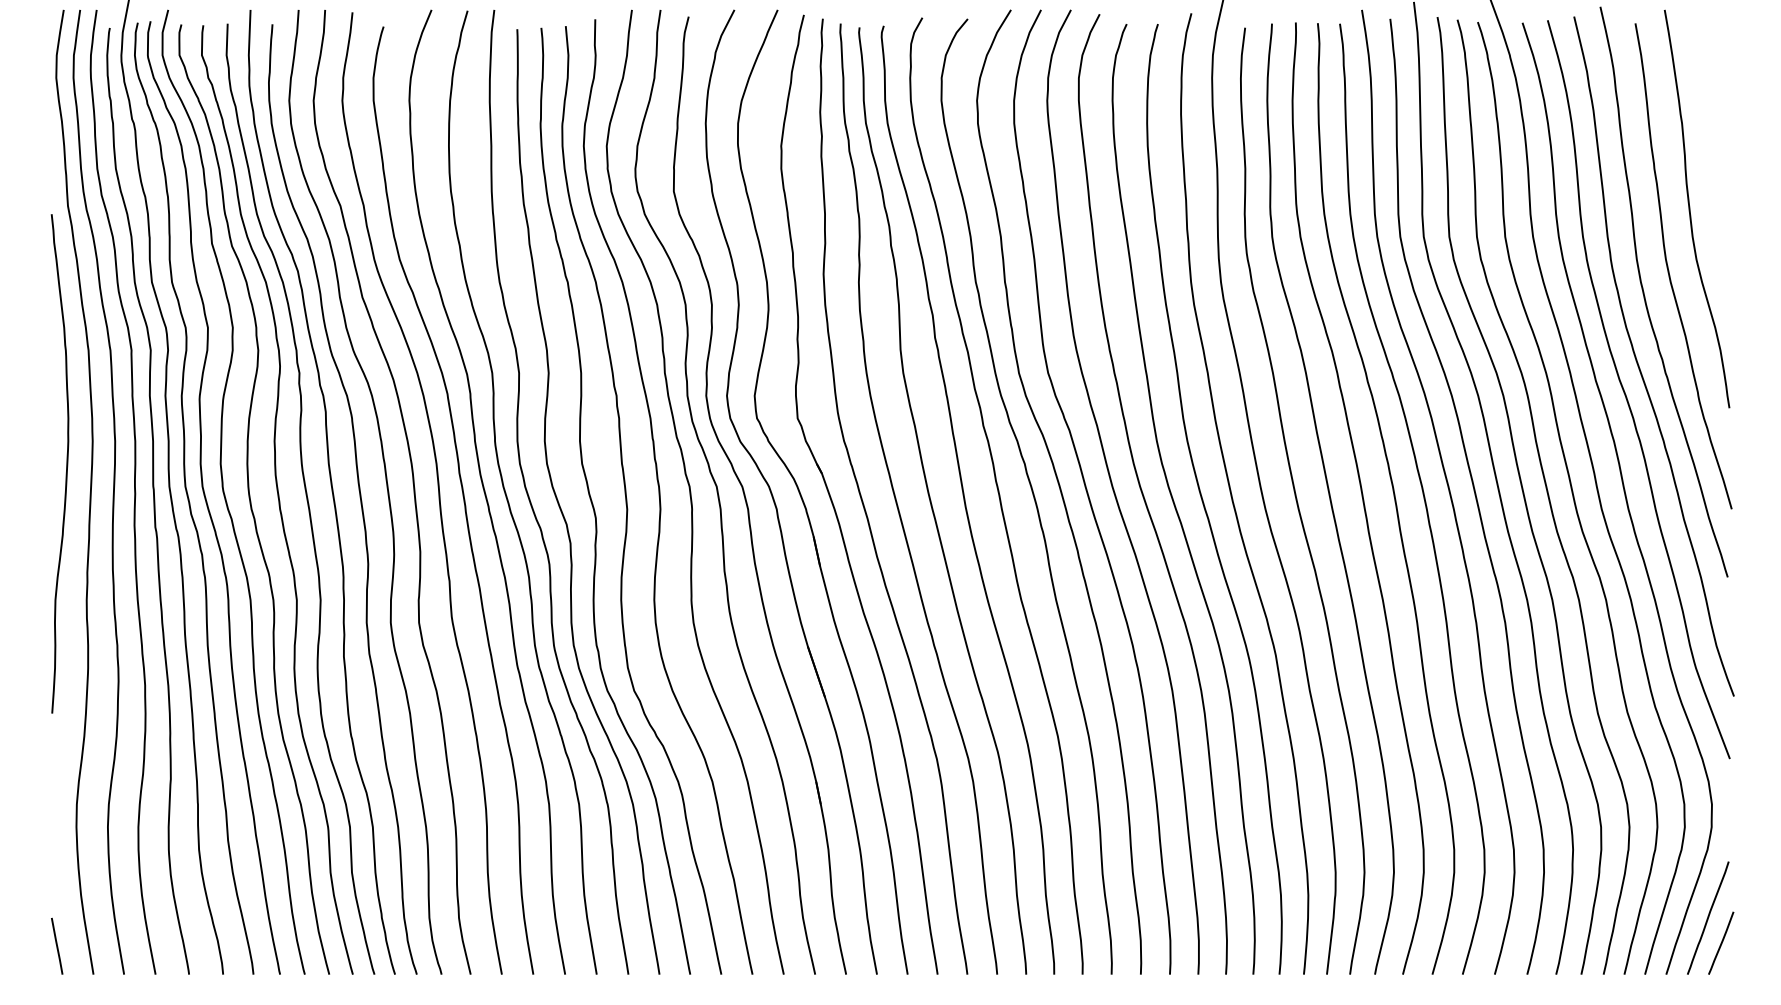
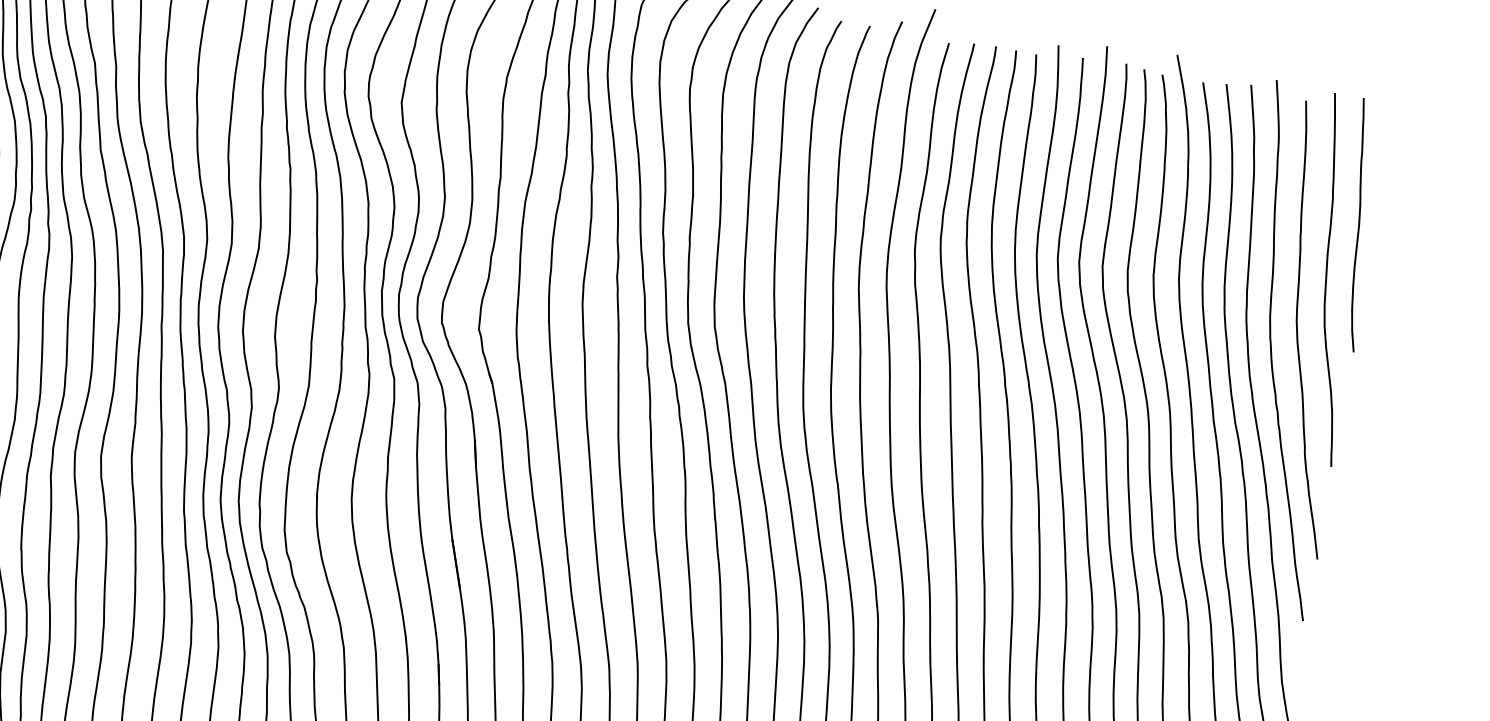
curve: (1713, 145) -> (1358, 224), added

